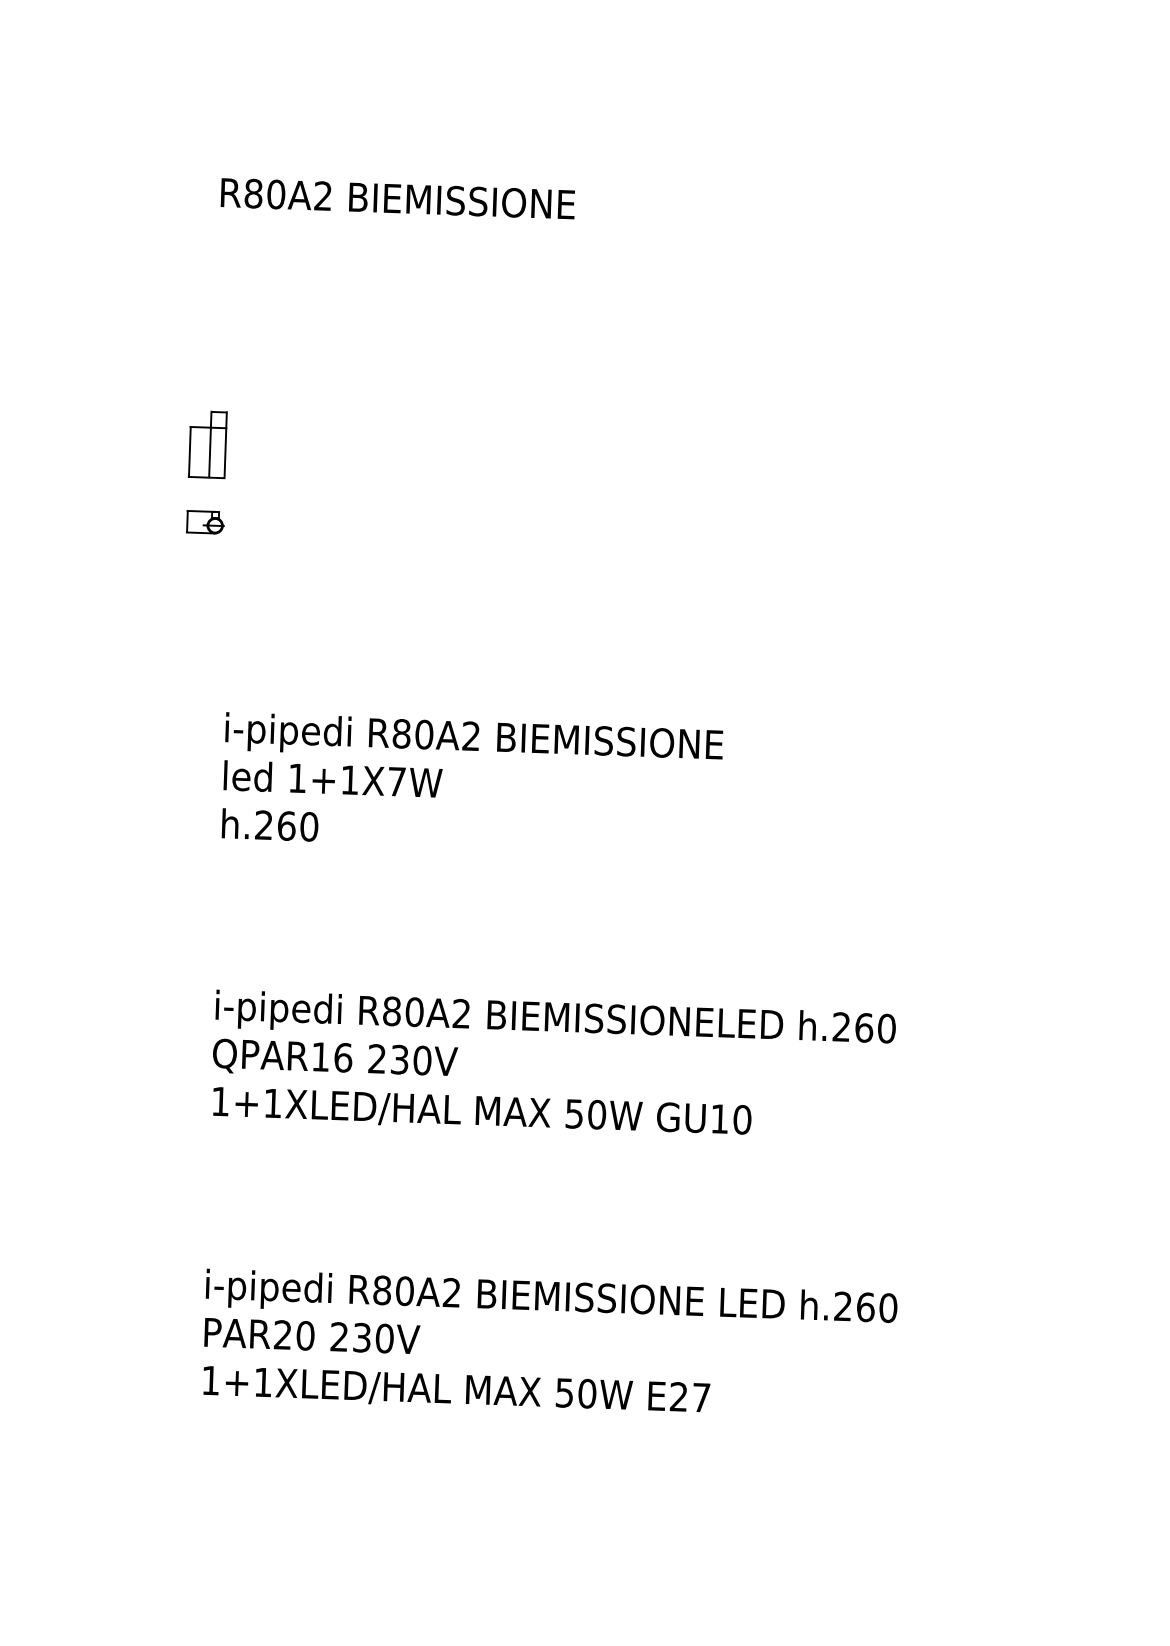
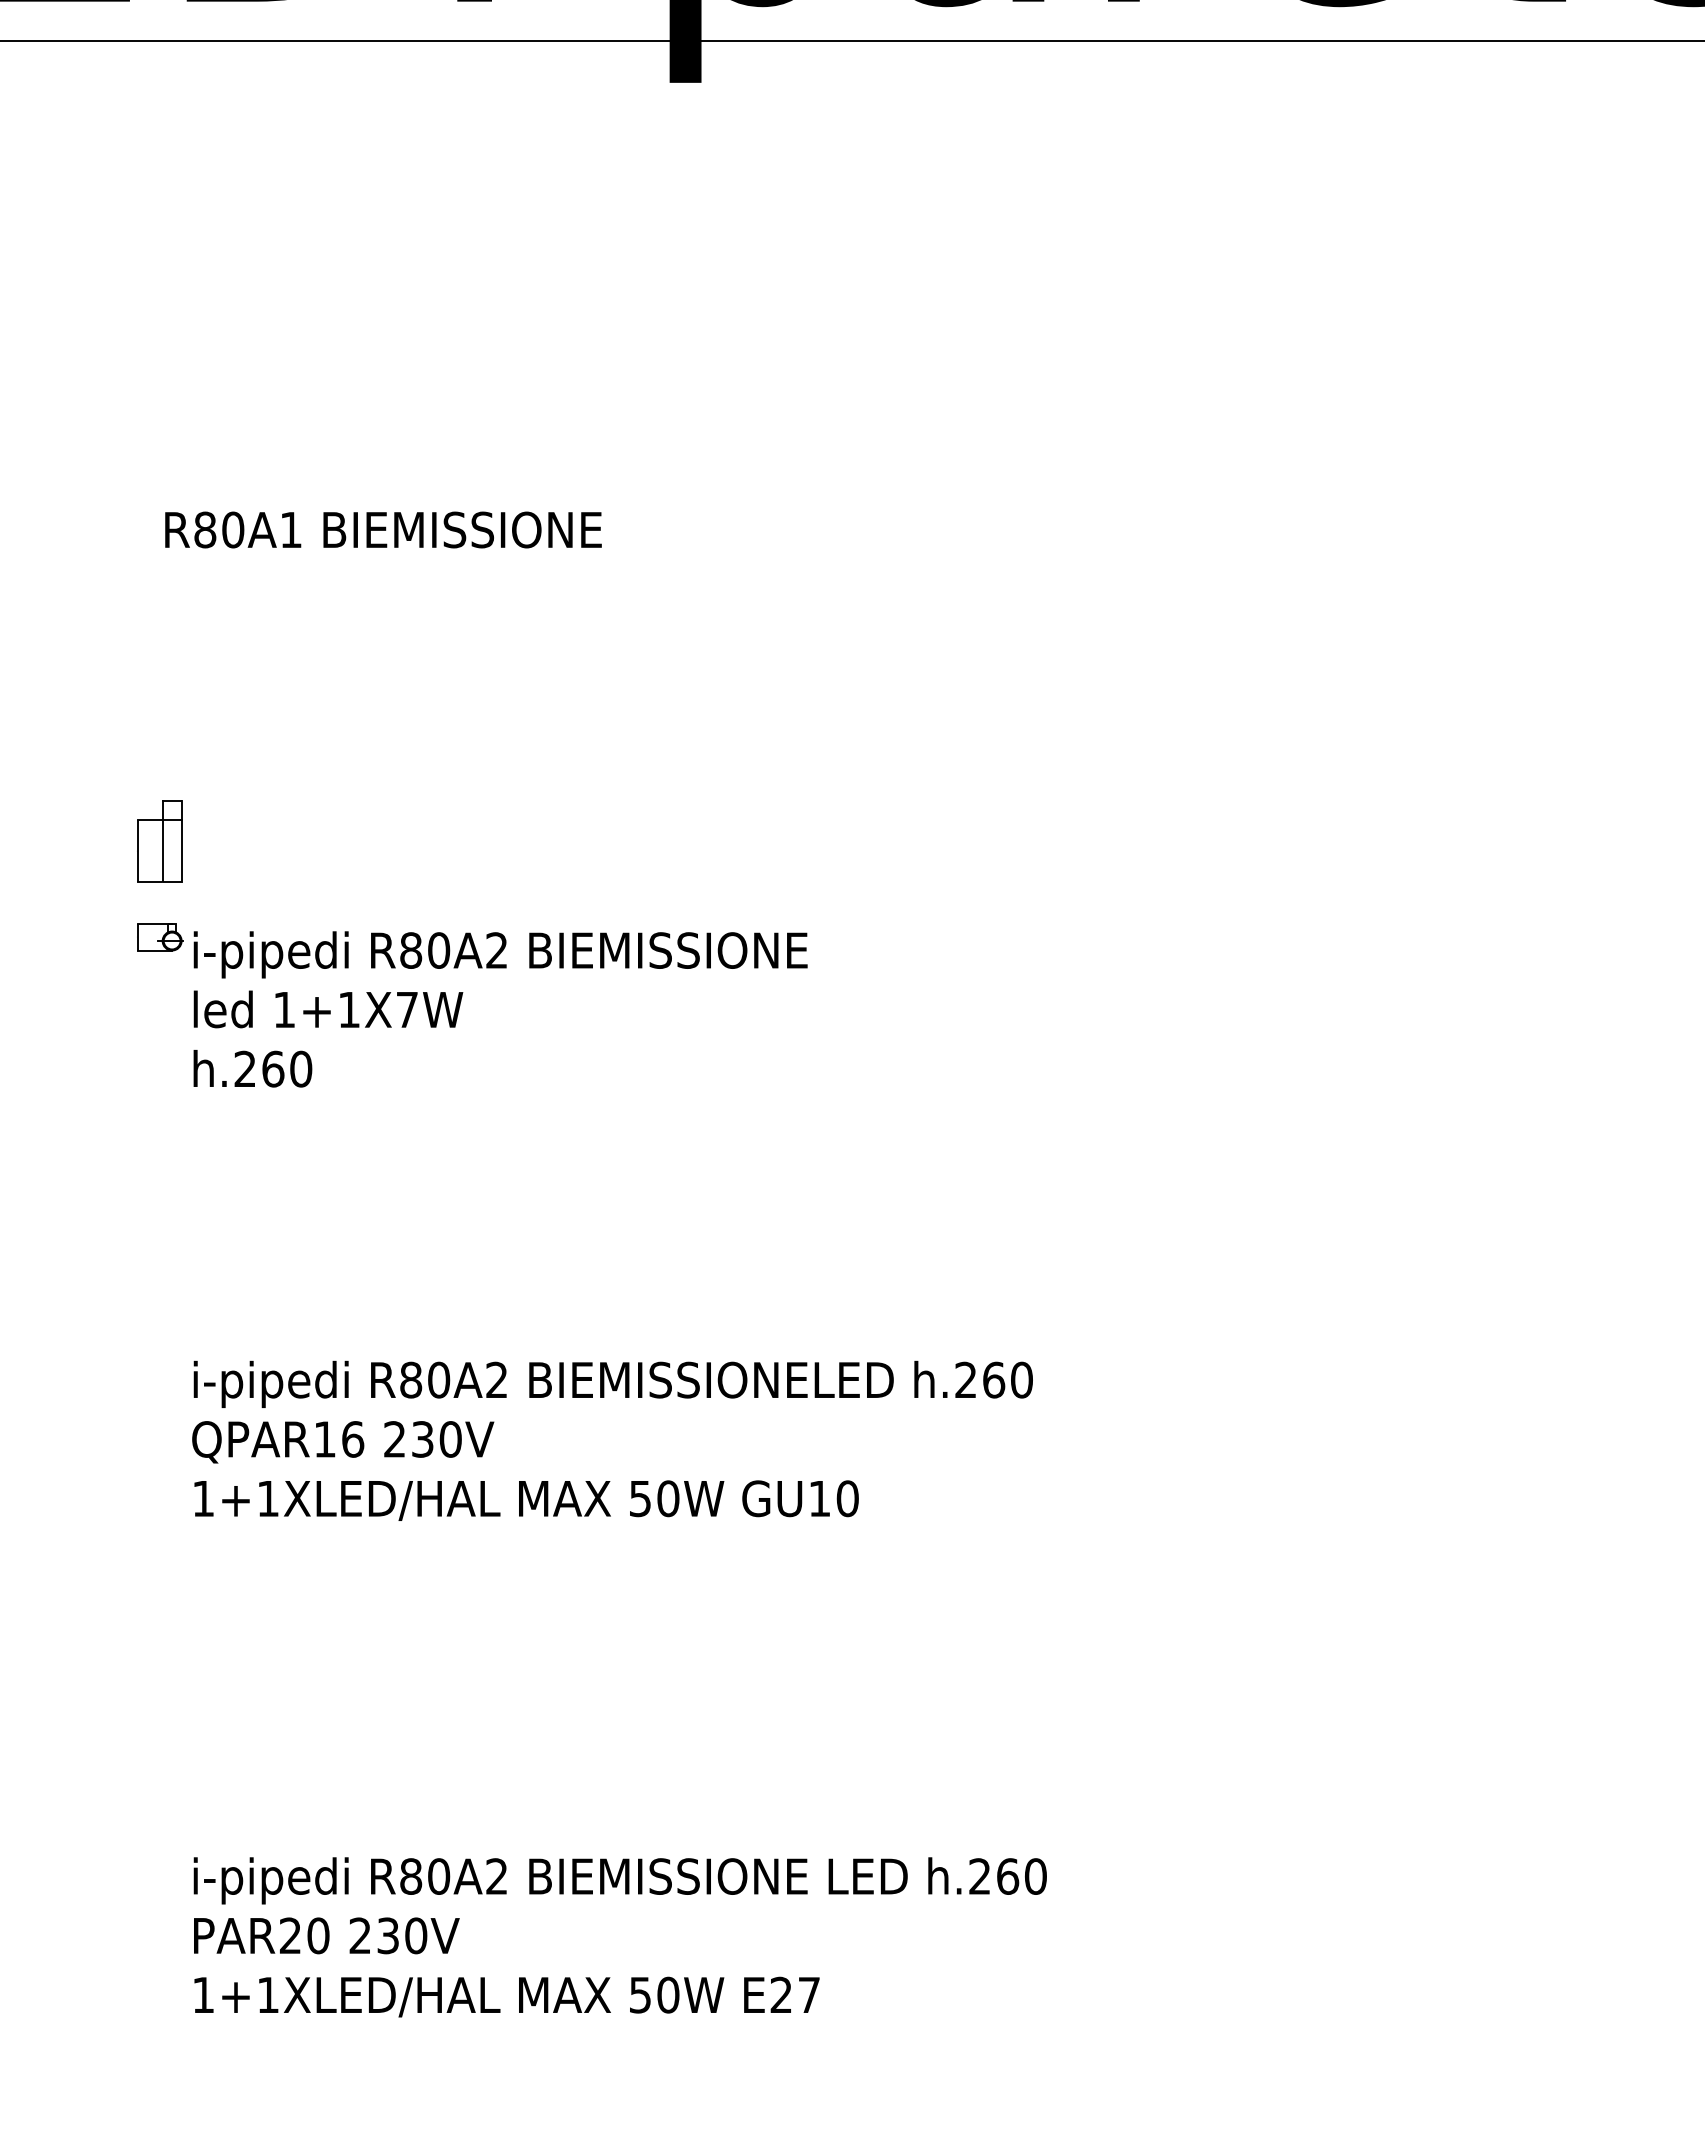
text: (322, 195) -> (290, 529), R80A2 -> R80A1
text: (472, 784) -> (500, 1009), moved
text: (553, 1065) -> (612, 1440), moved

